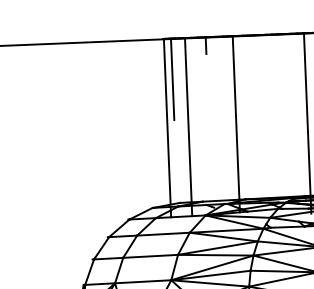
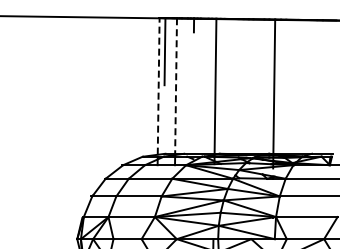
line: (166, 120) -> (158, 85), solid -> dashed
line: (188, 121) -> (176, 87), solid -> dashed

